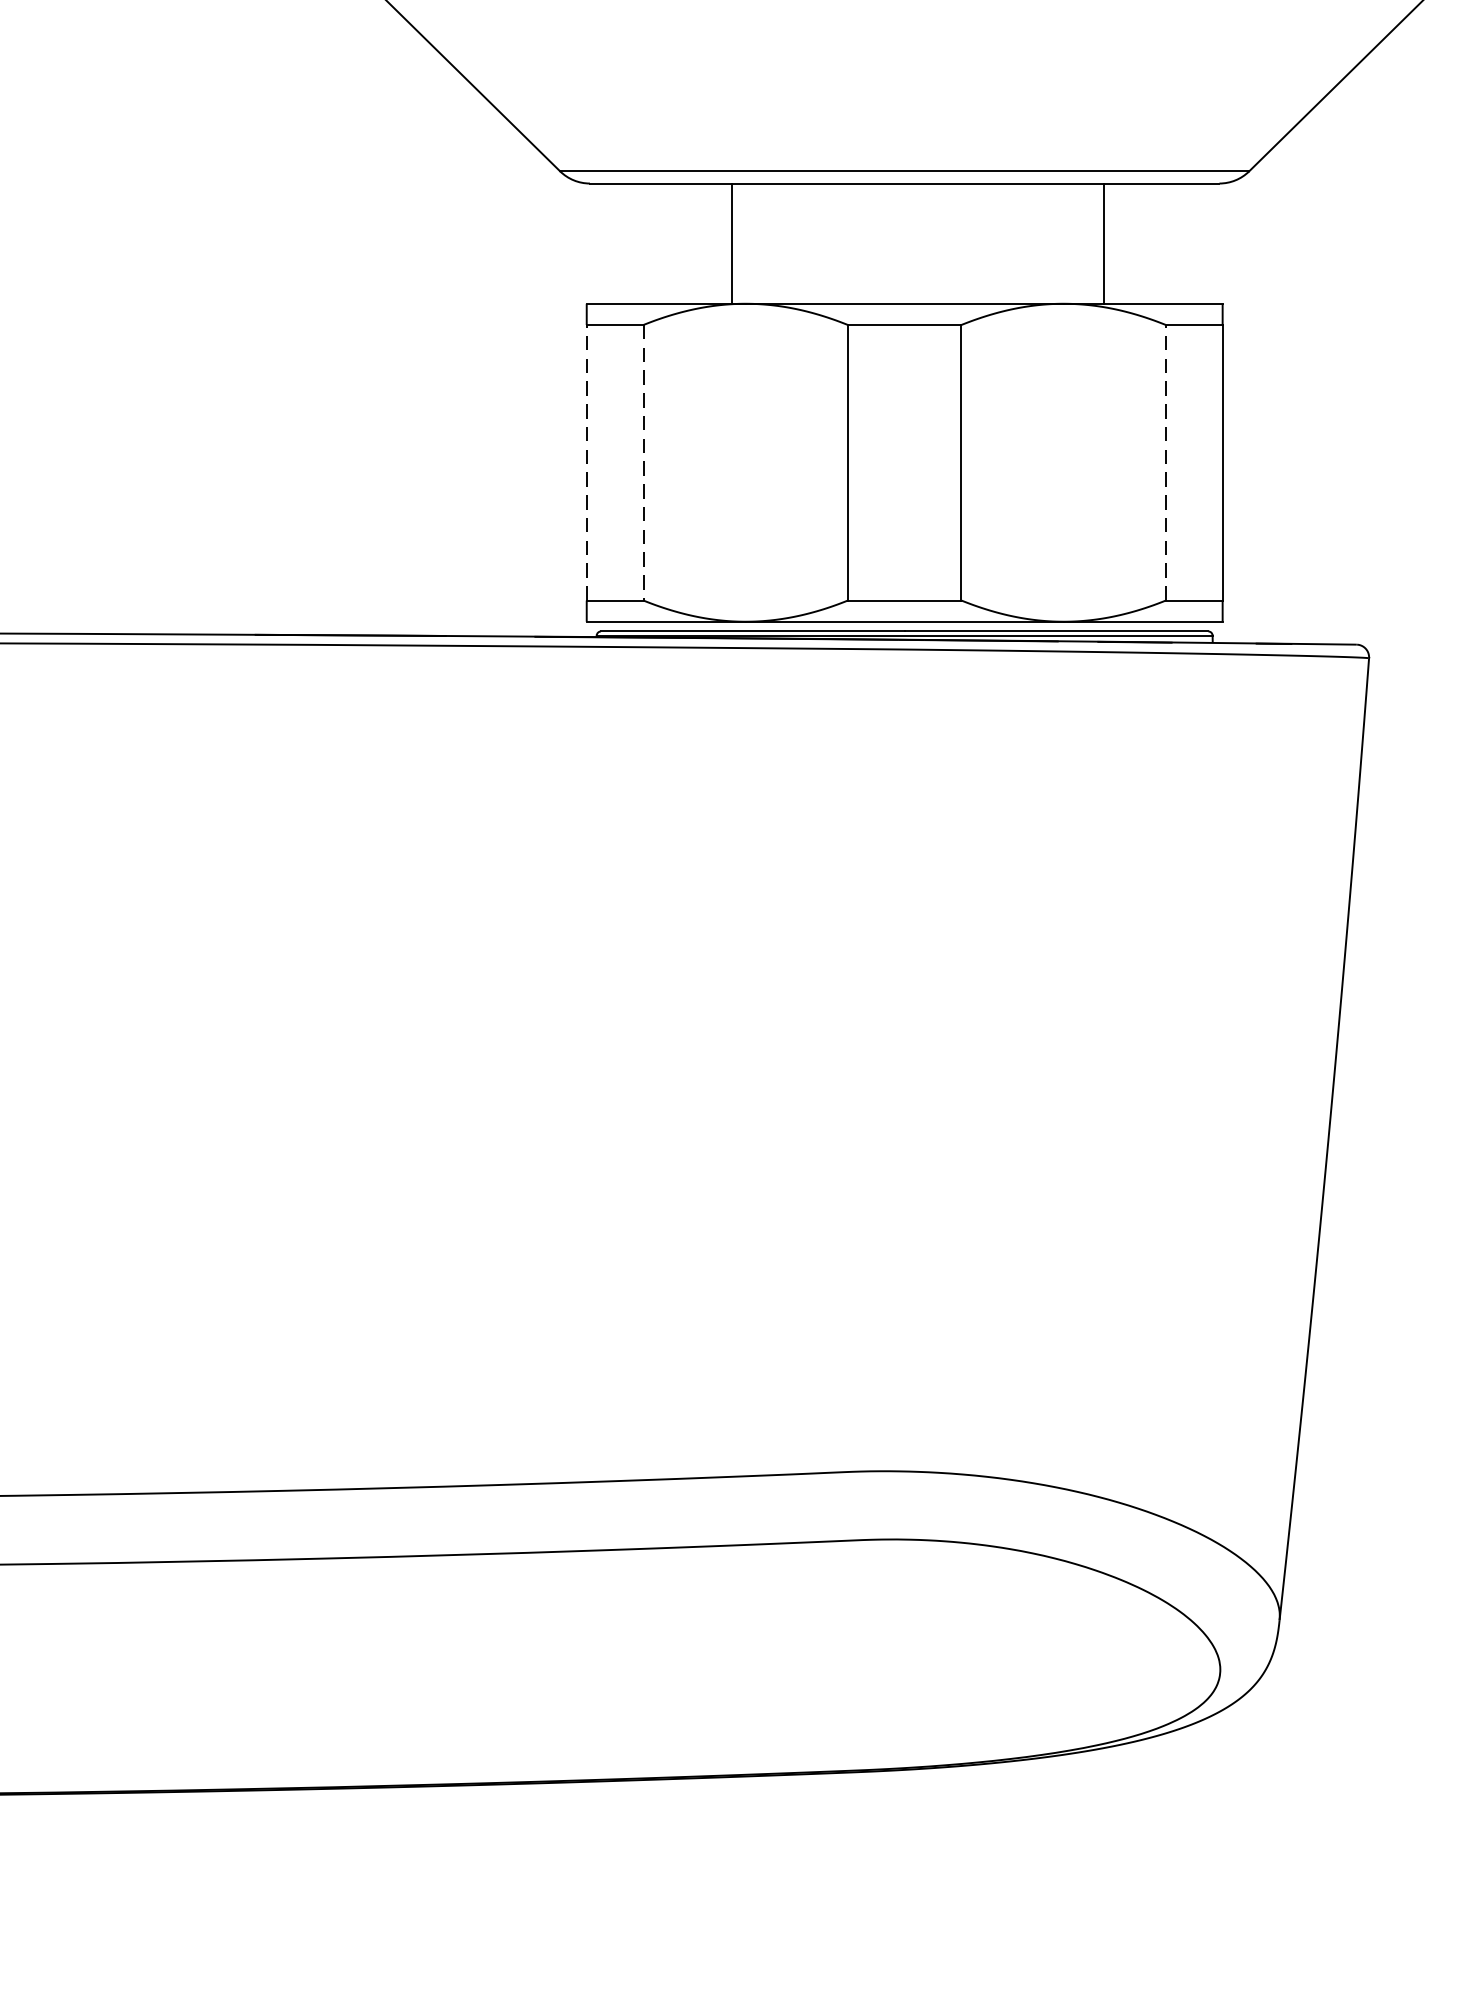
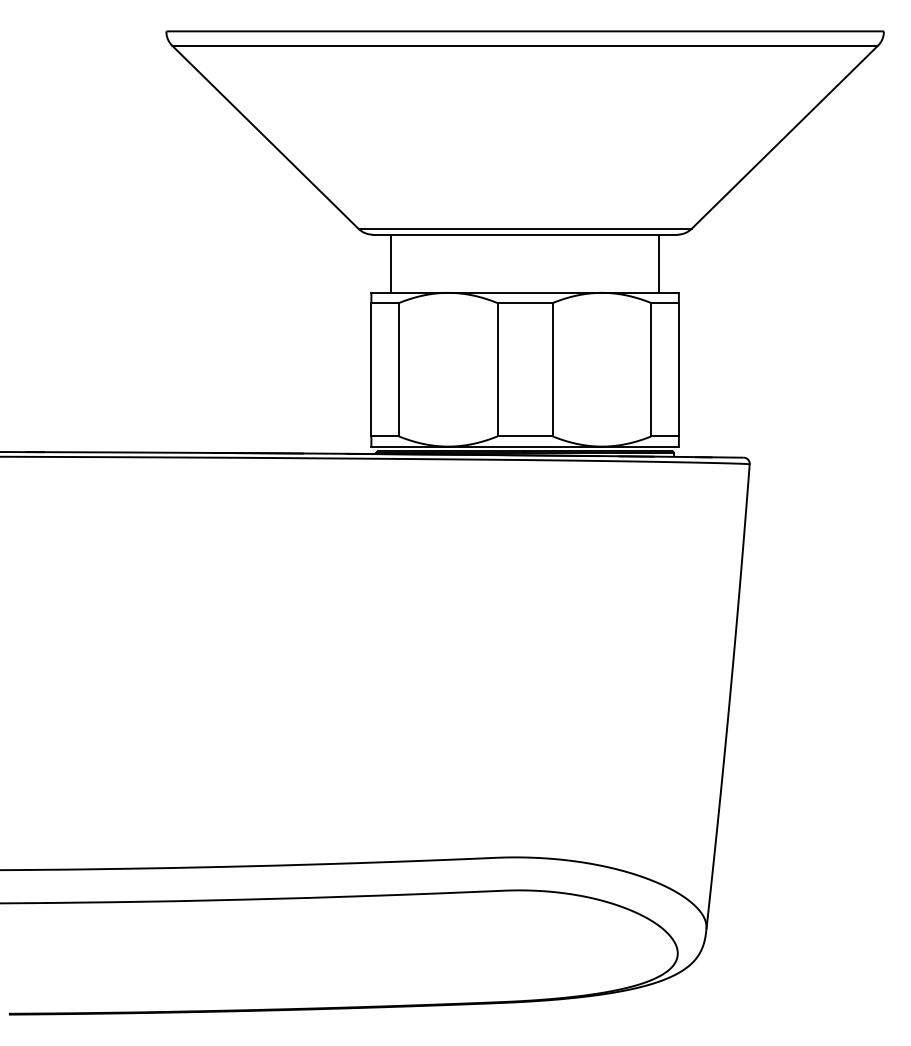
line: (731, 243) -> (390, 263), moved
line: (1103, 243) -> (659, 263), moved
line: (586, 462) -> (371, 369), dashed -> solid
line: (642, 462) -> (398, 369), dashed -> solid
line: (1165, 462) -> (651, 369), dashed -> solid

